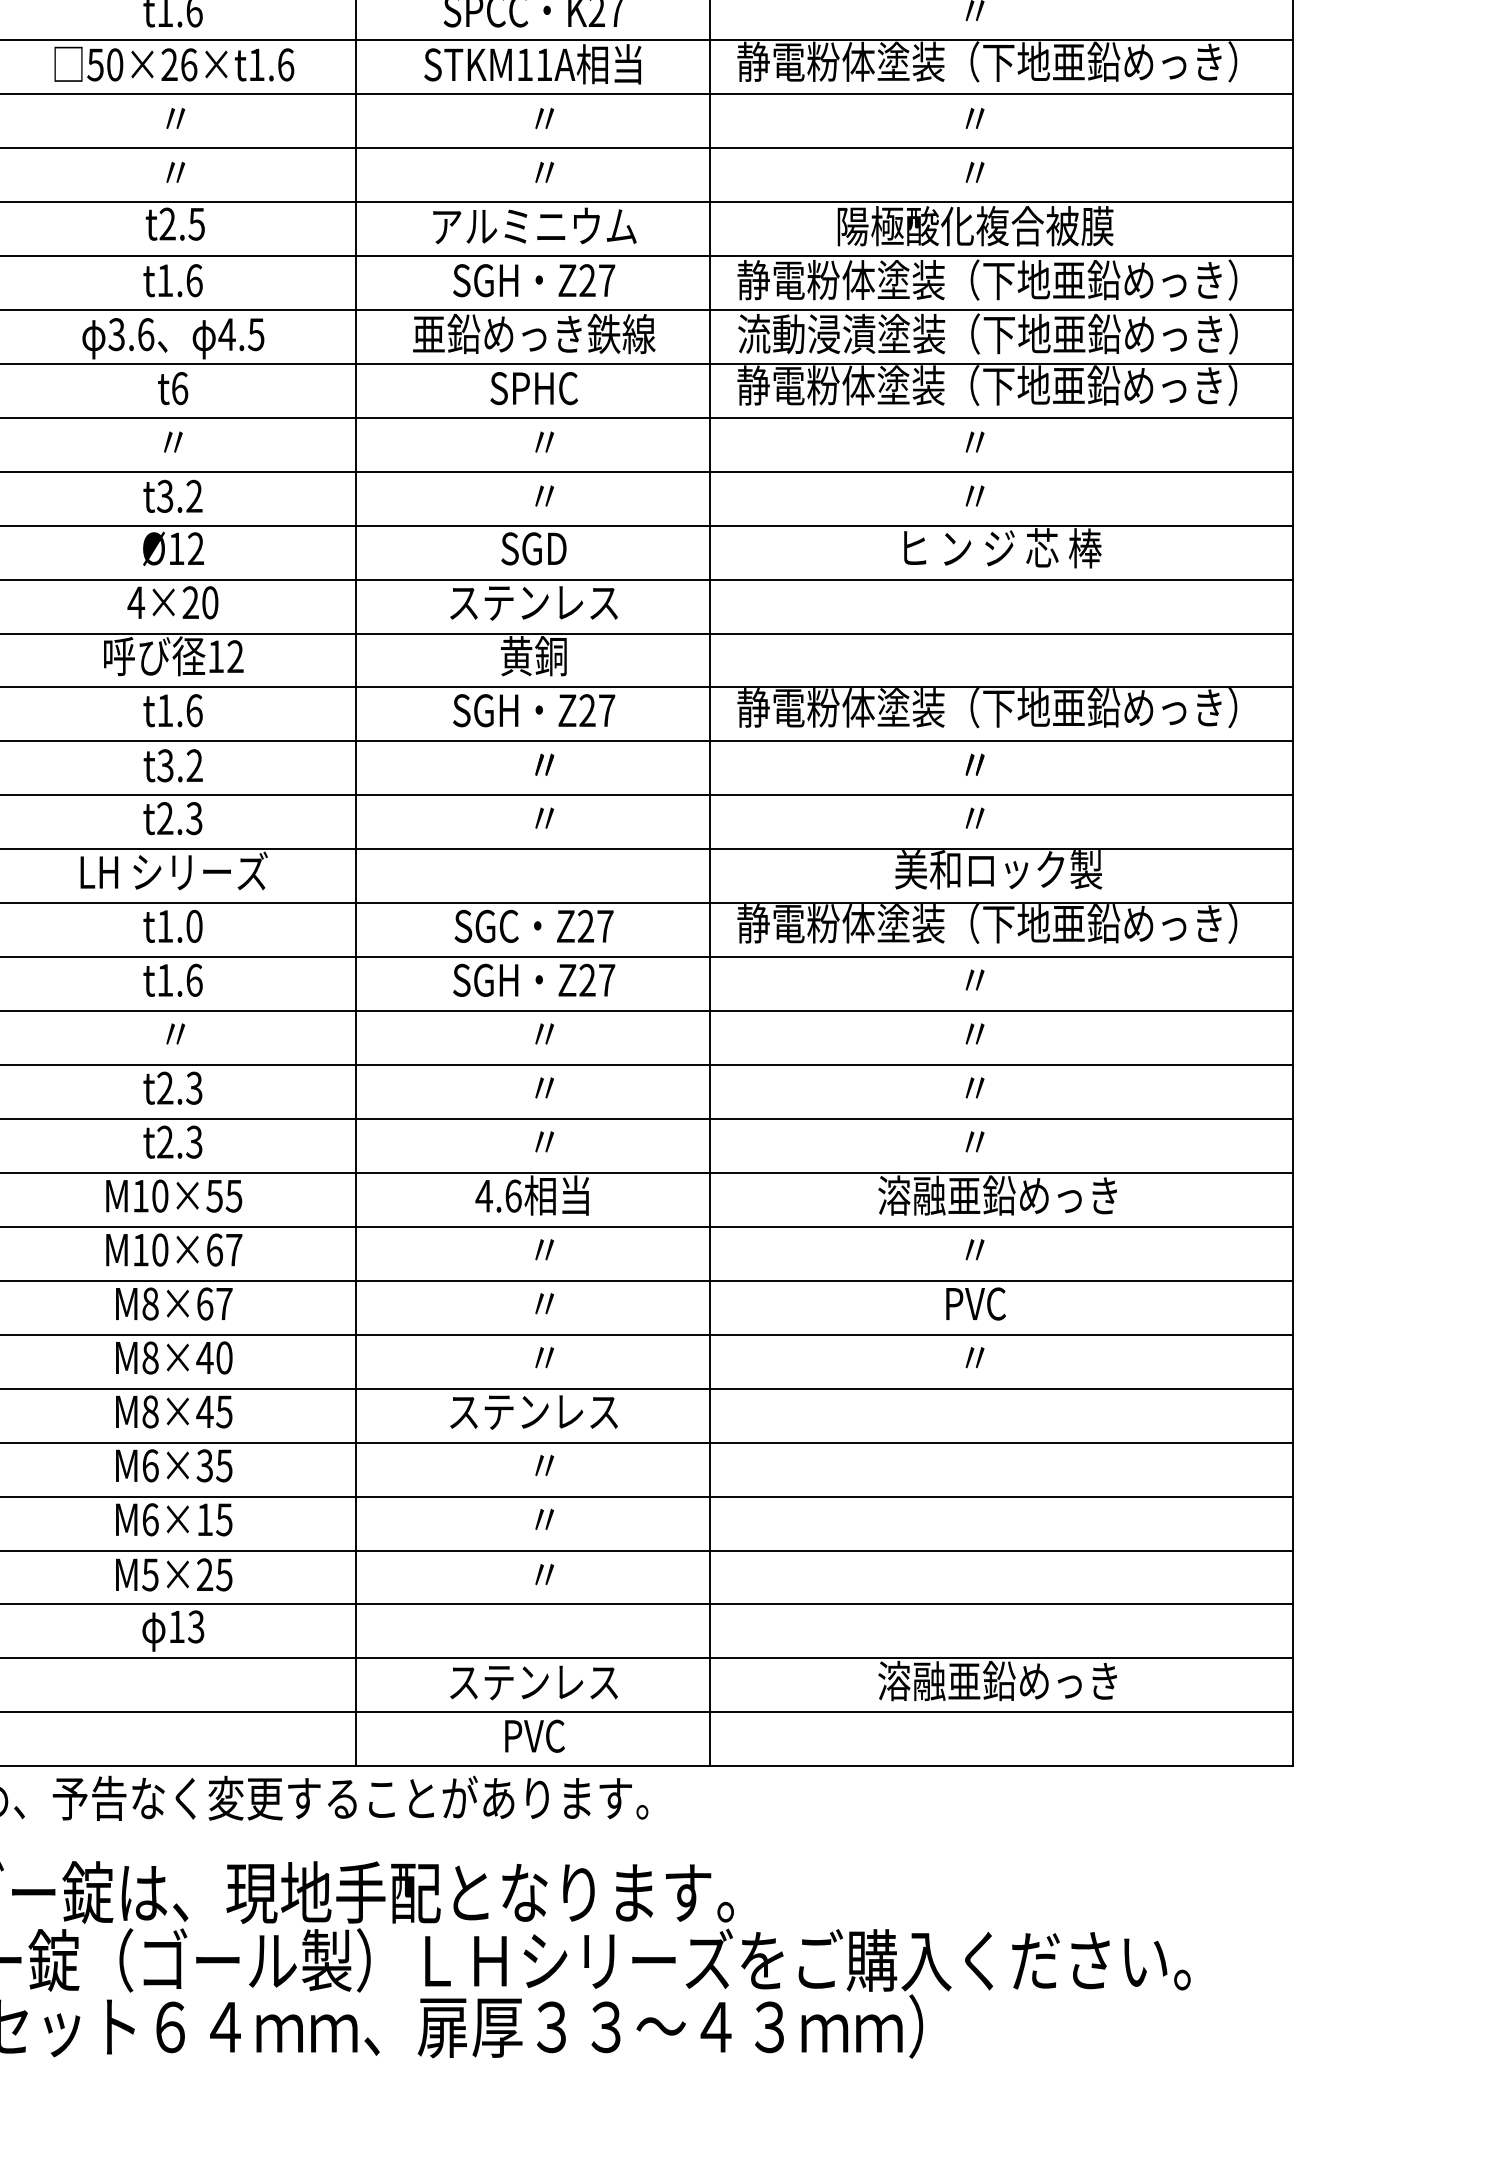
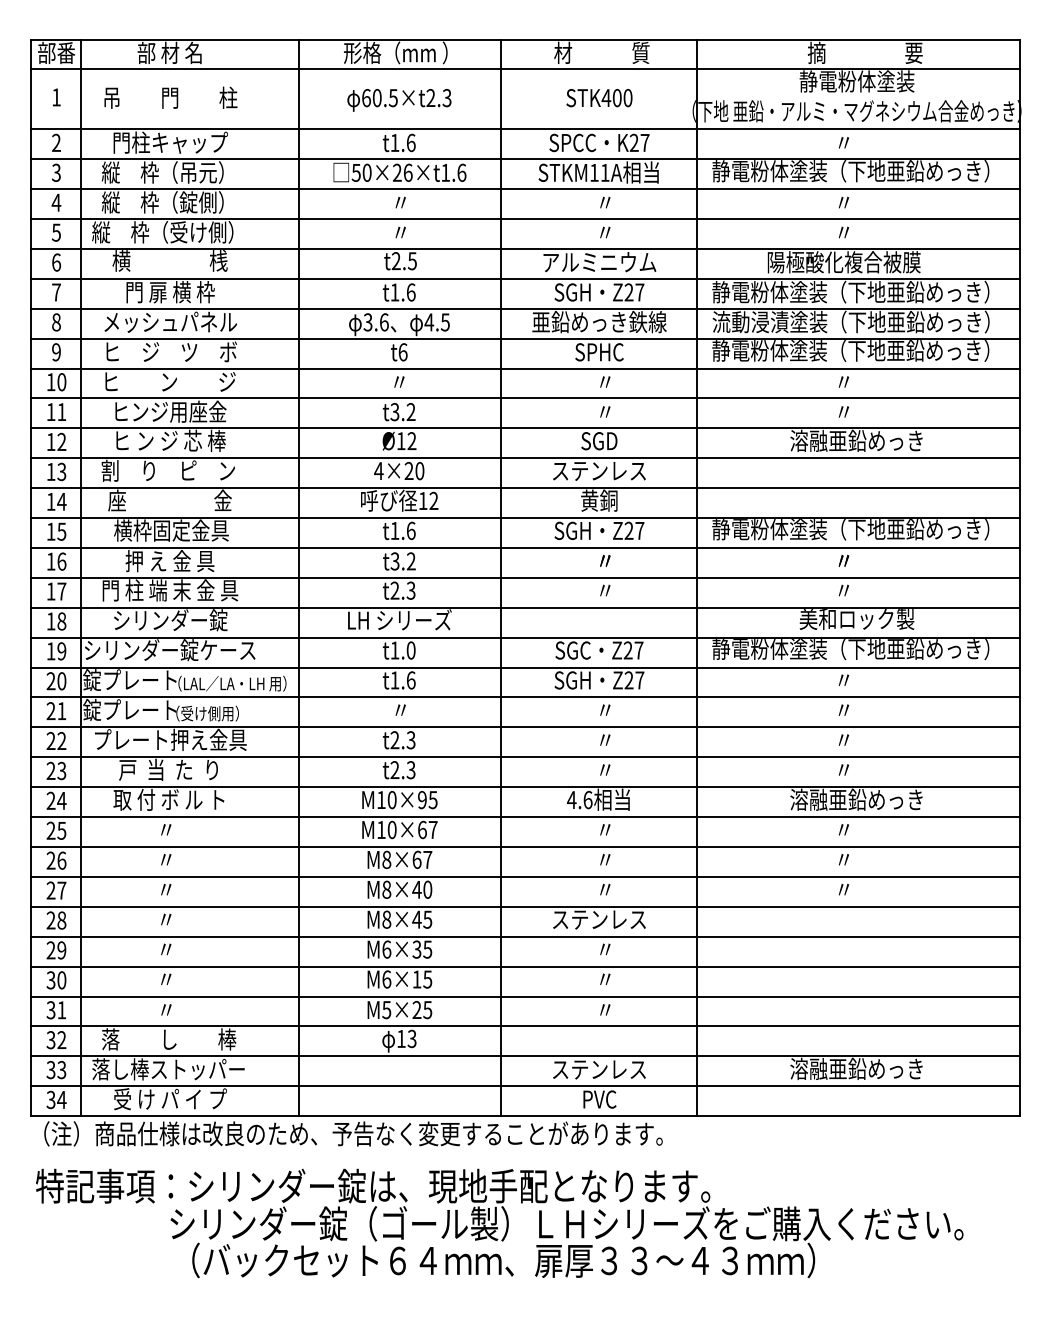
text: (997, 547) -> (856, 440), ヒ ン ジ 芯 棒 -> 溶融亜鉛めっき
text: (213, 1195) -> (421, 799), M10×55 -> M10×95
text: (976, 1303) -> (844, 859), PVC -> 〃

